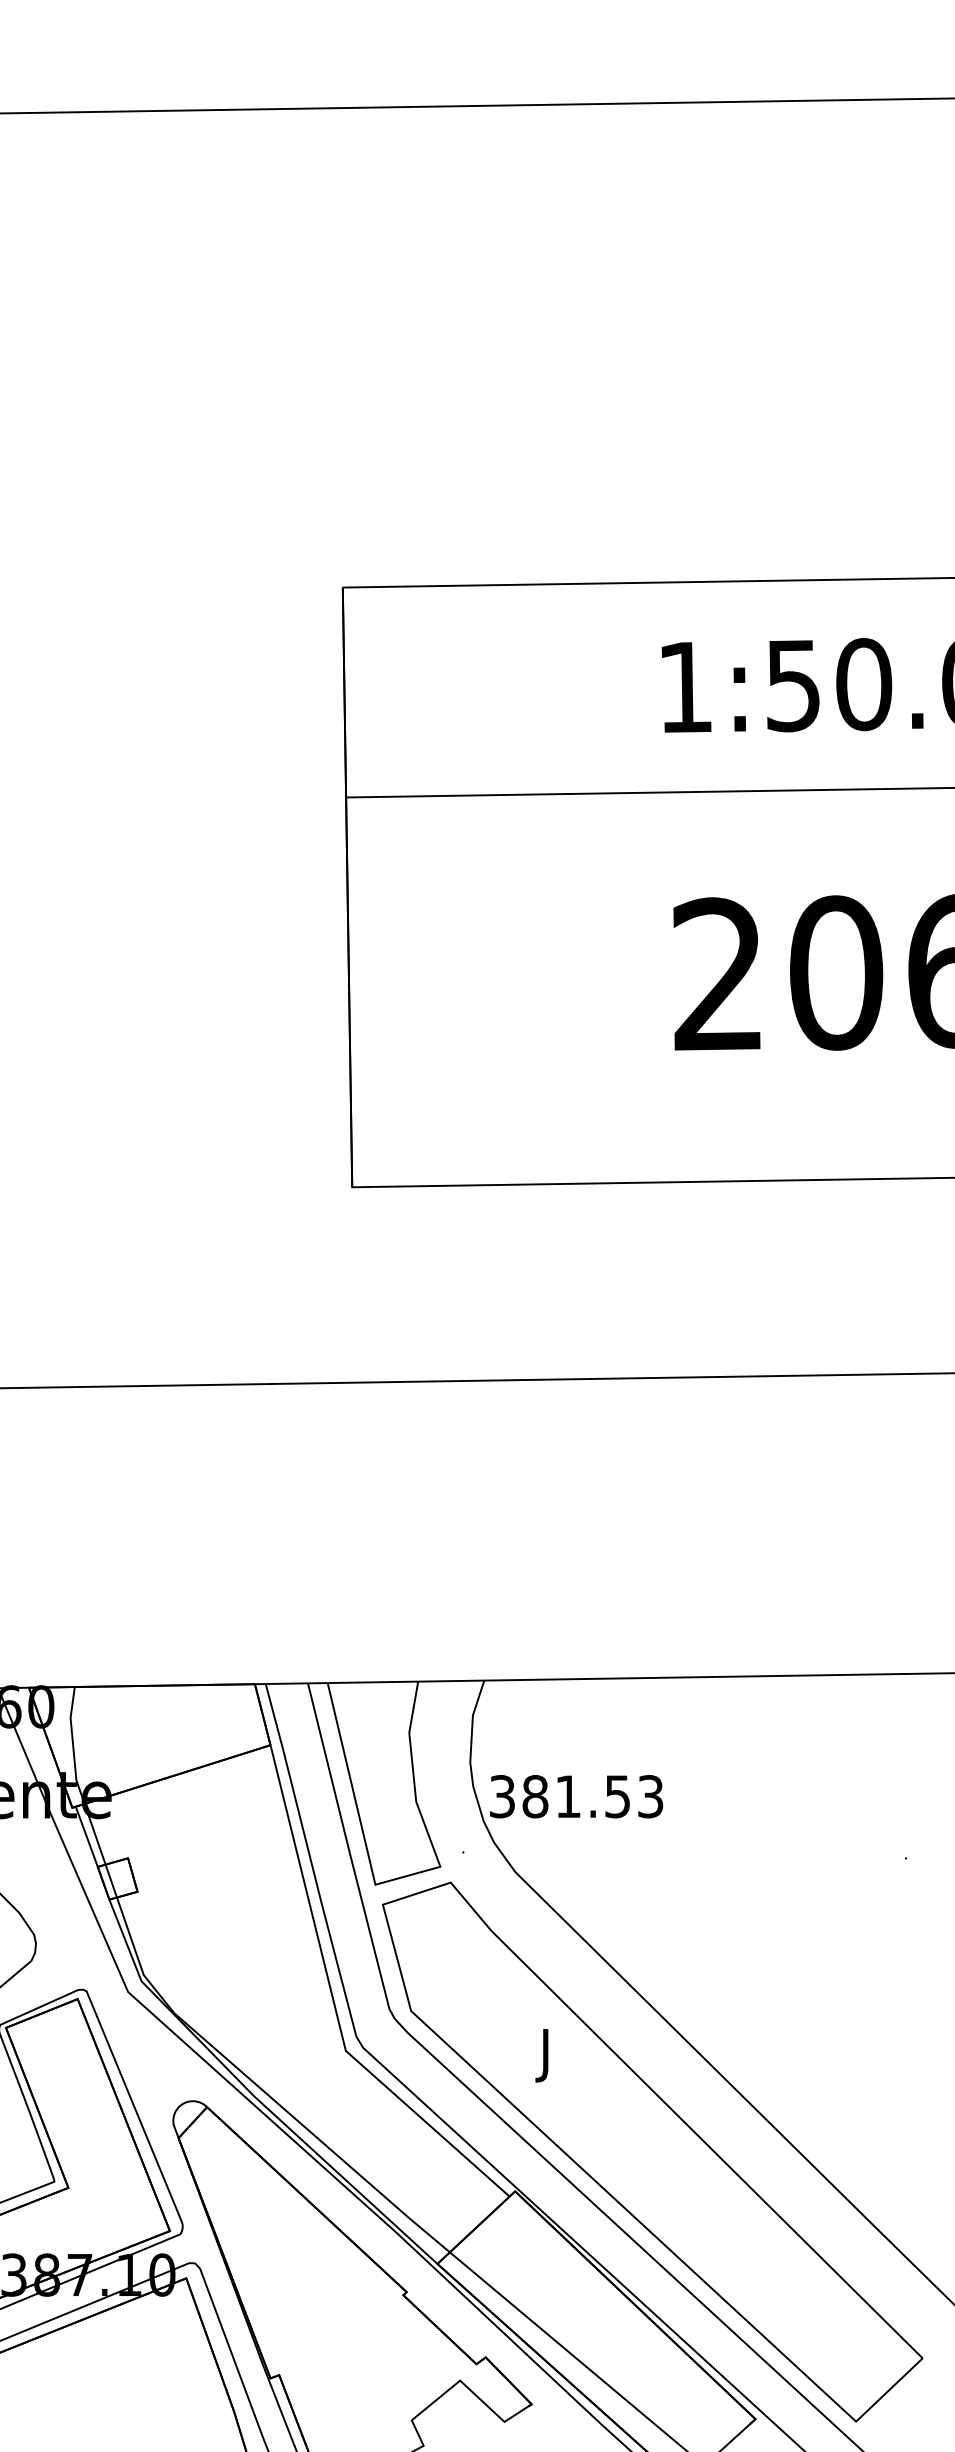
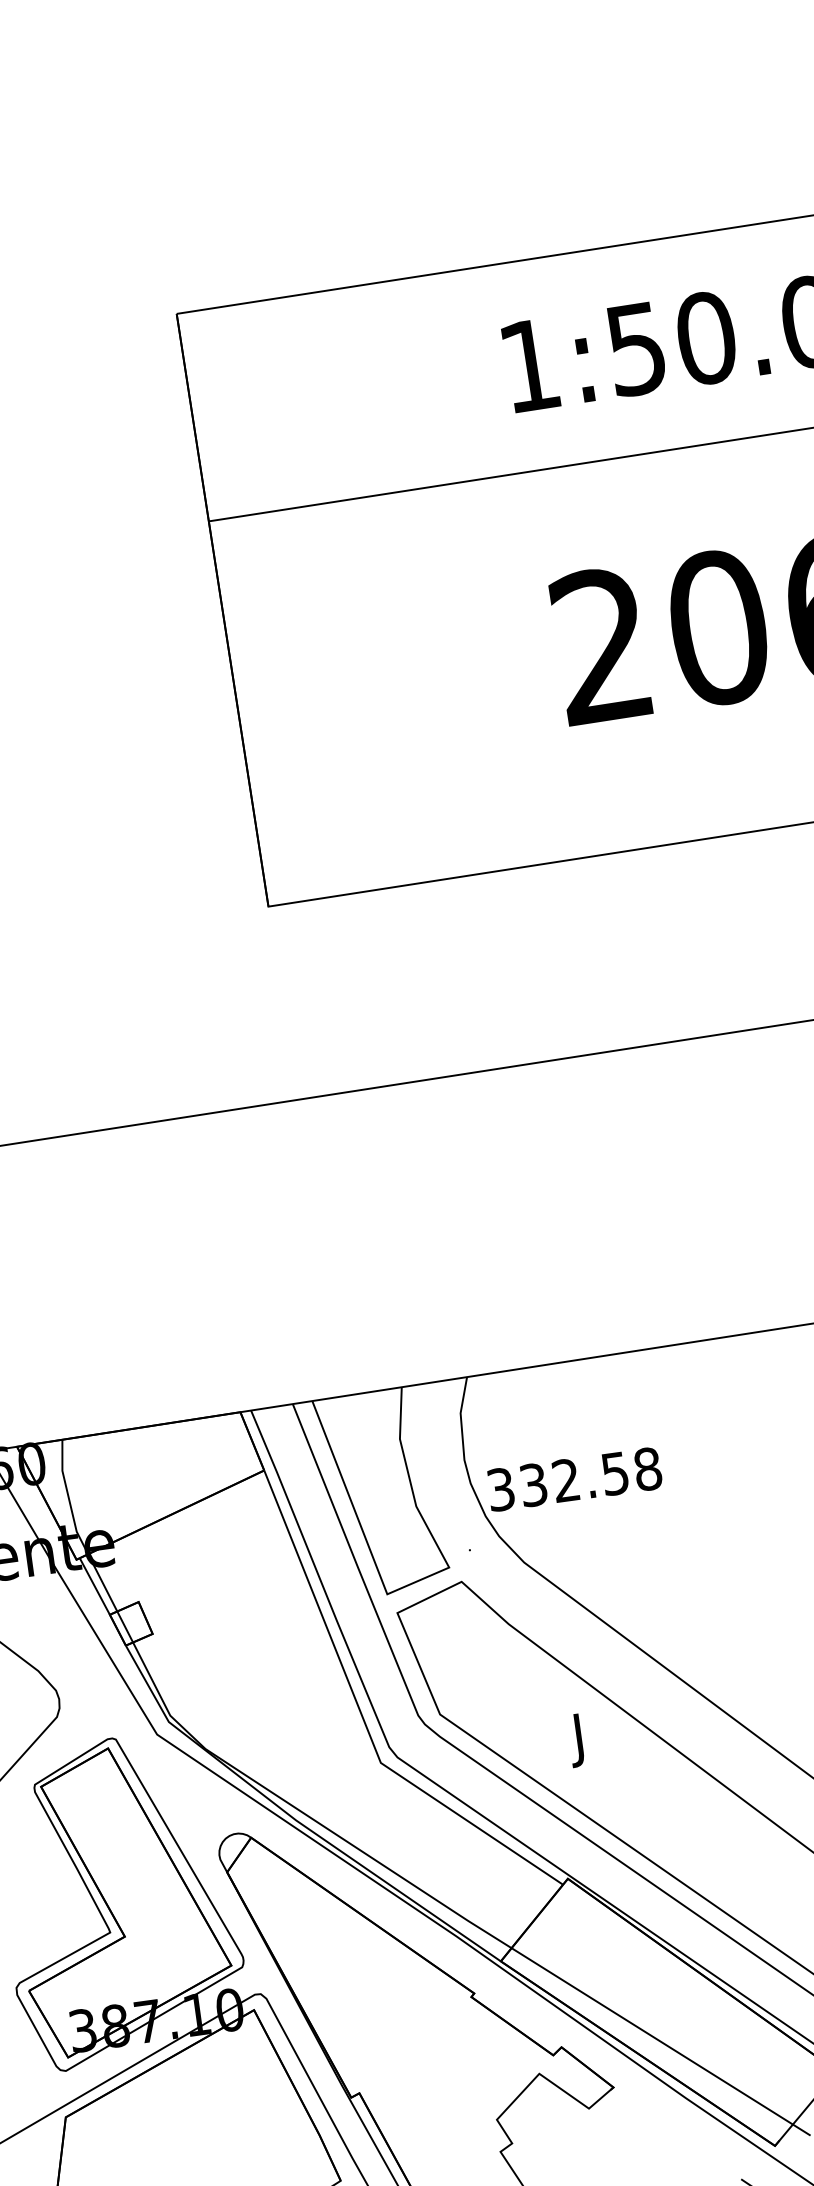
text: (592, 1796) -> (590, 1477), 381.53 -> 332.58

